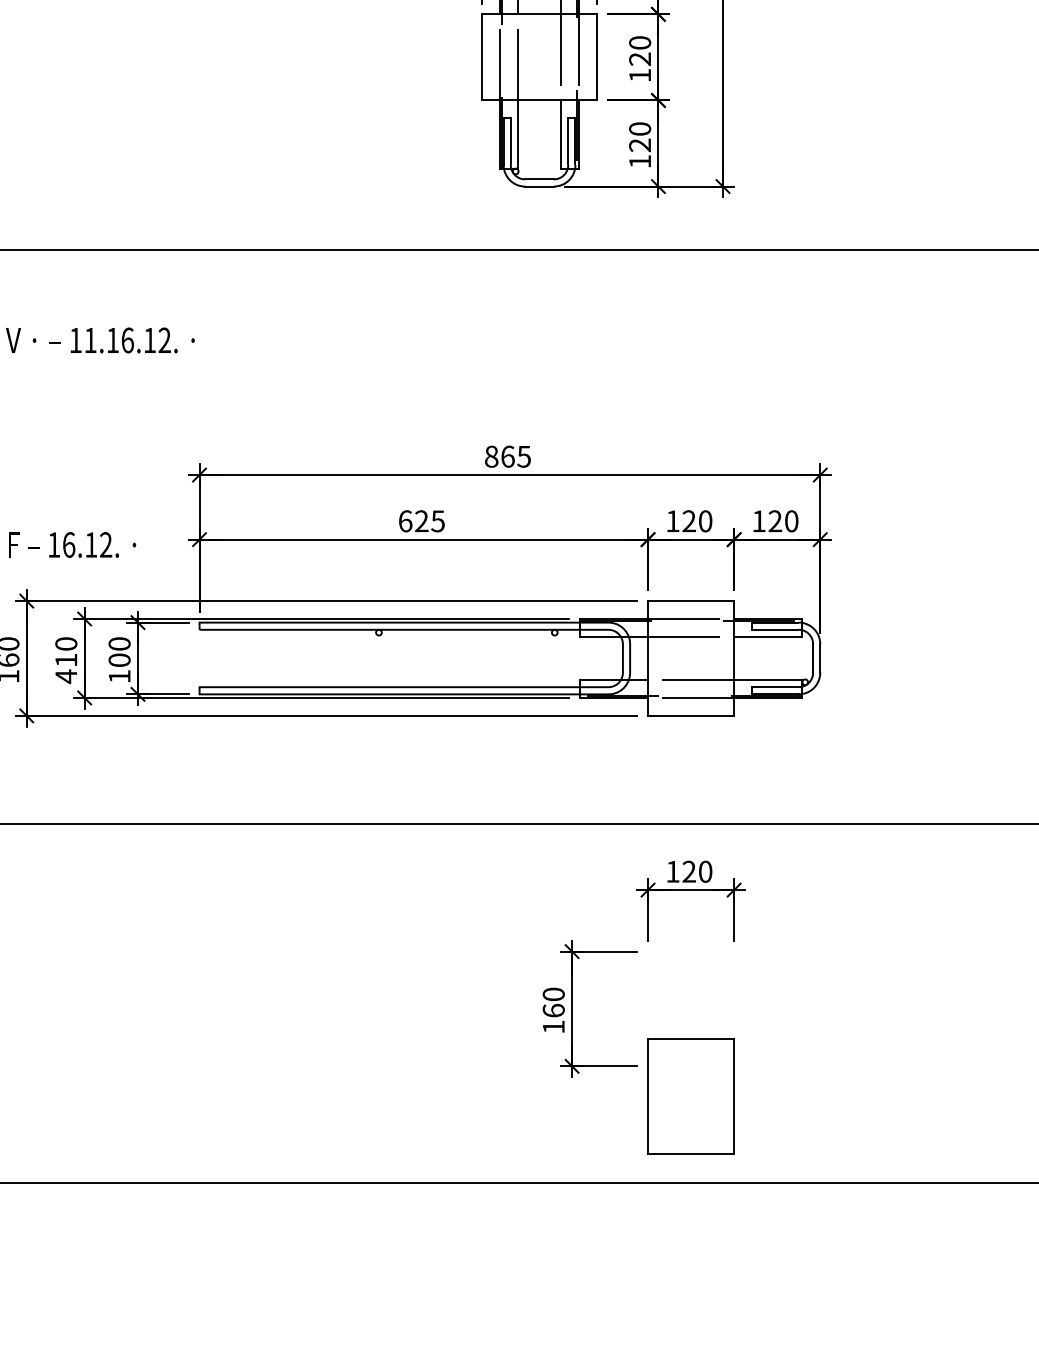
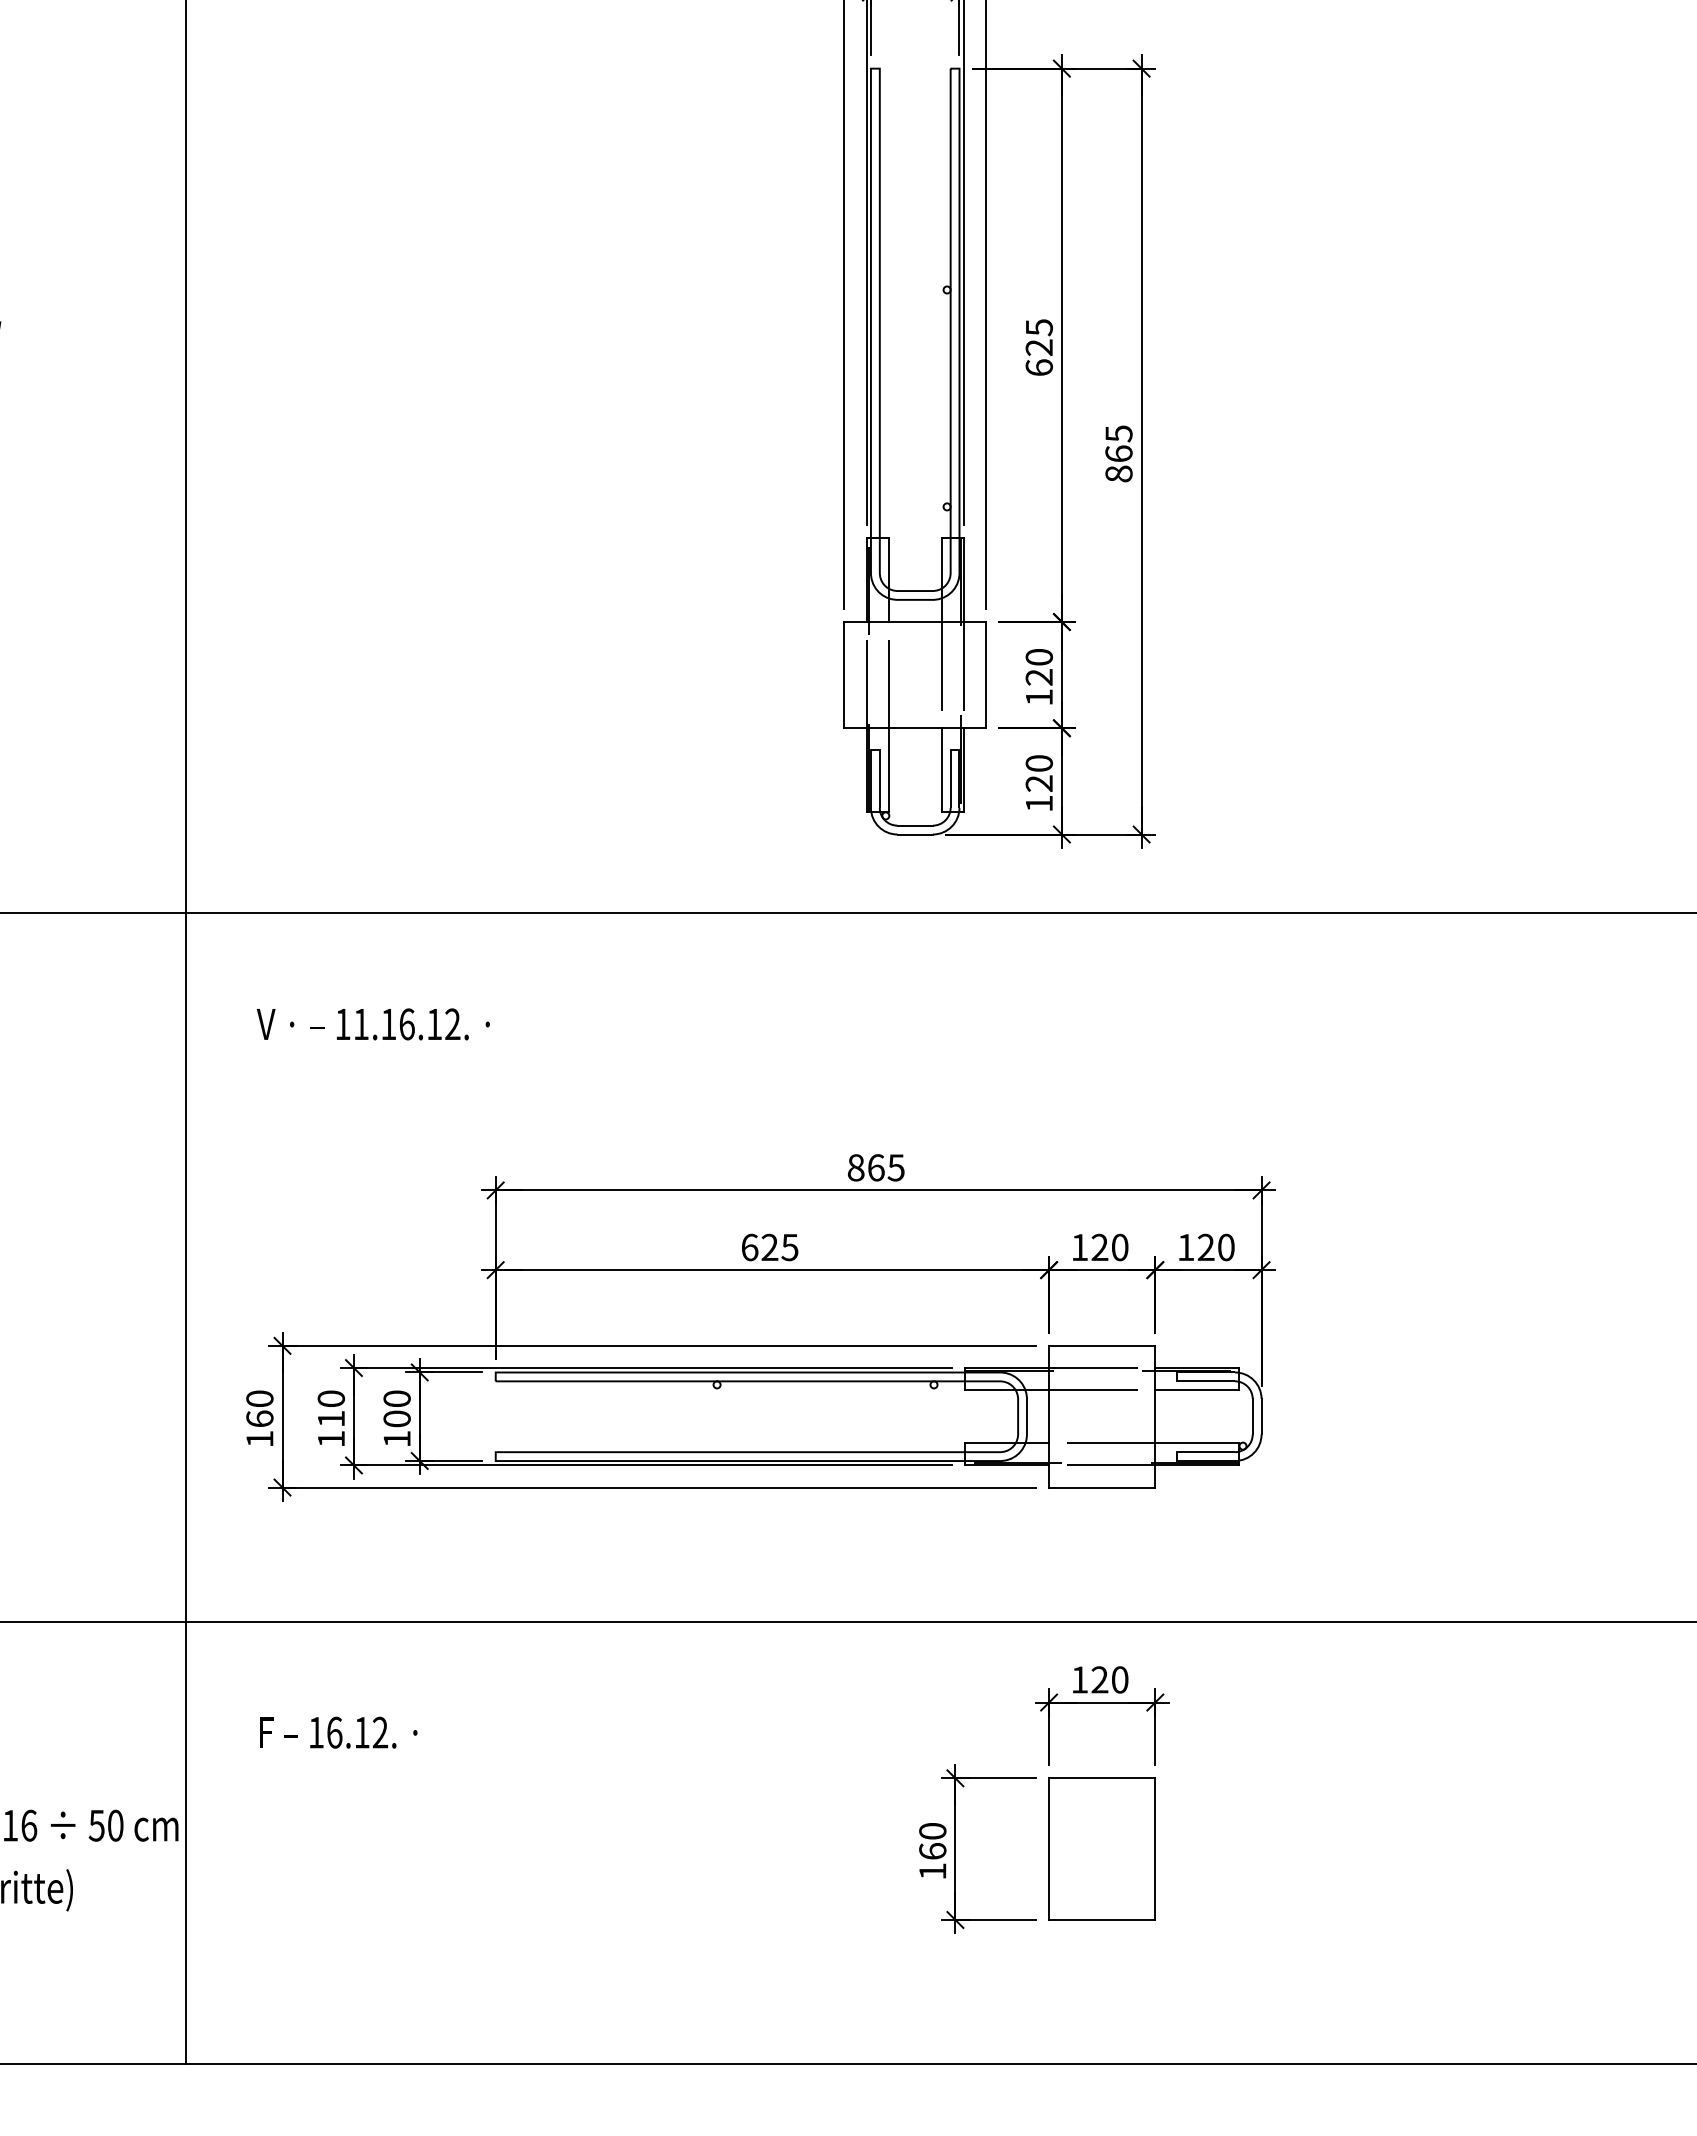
text: (72, 544) -> (338, 1732), moved
text: (66, 676) -> (331, 1439), 410 -> 110
part: (690, 1095) -> (1101, 1848), moved

